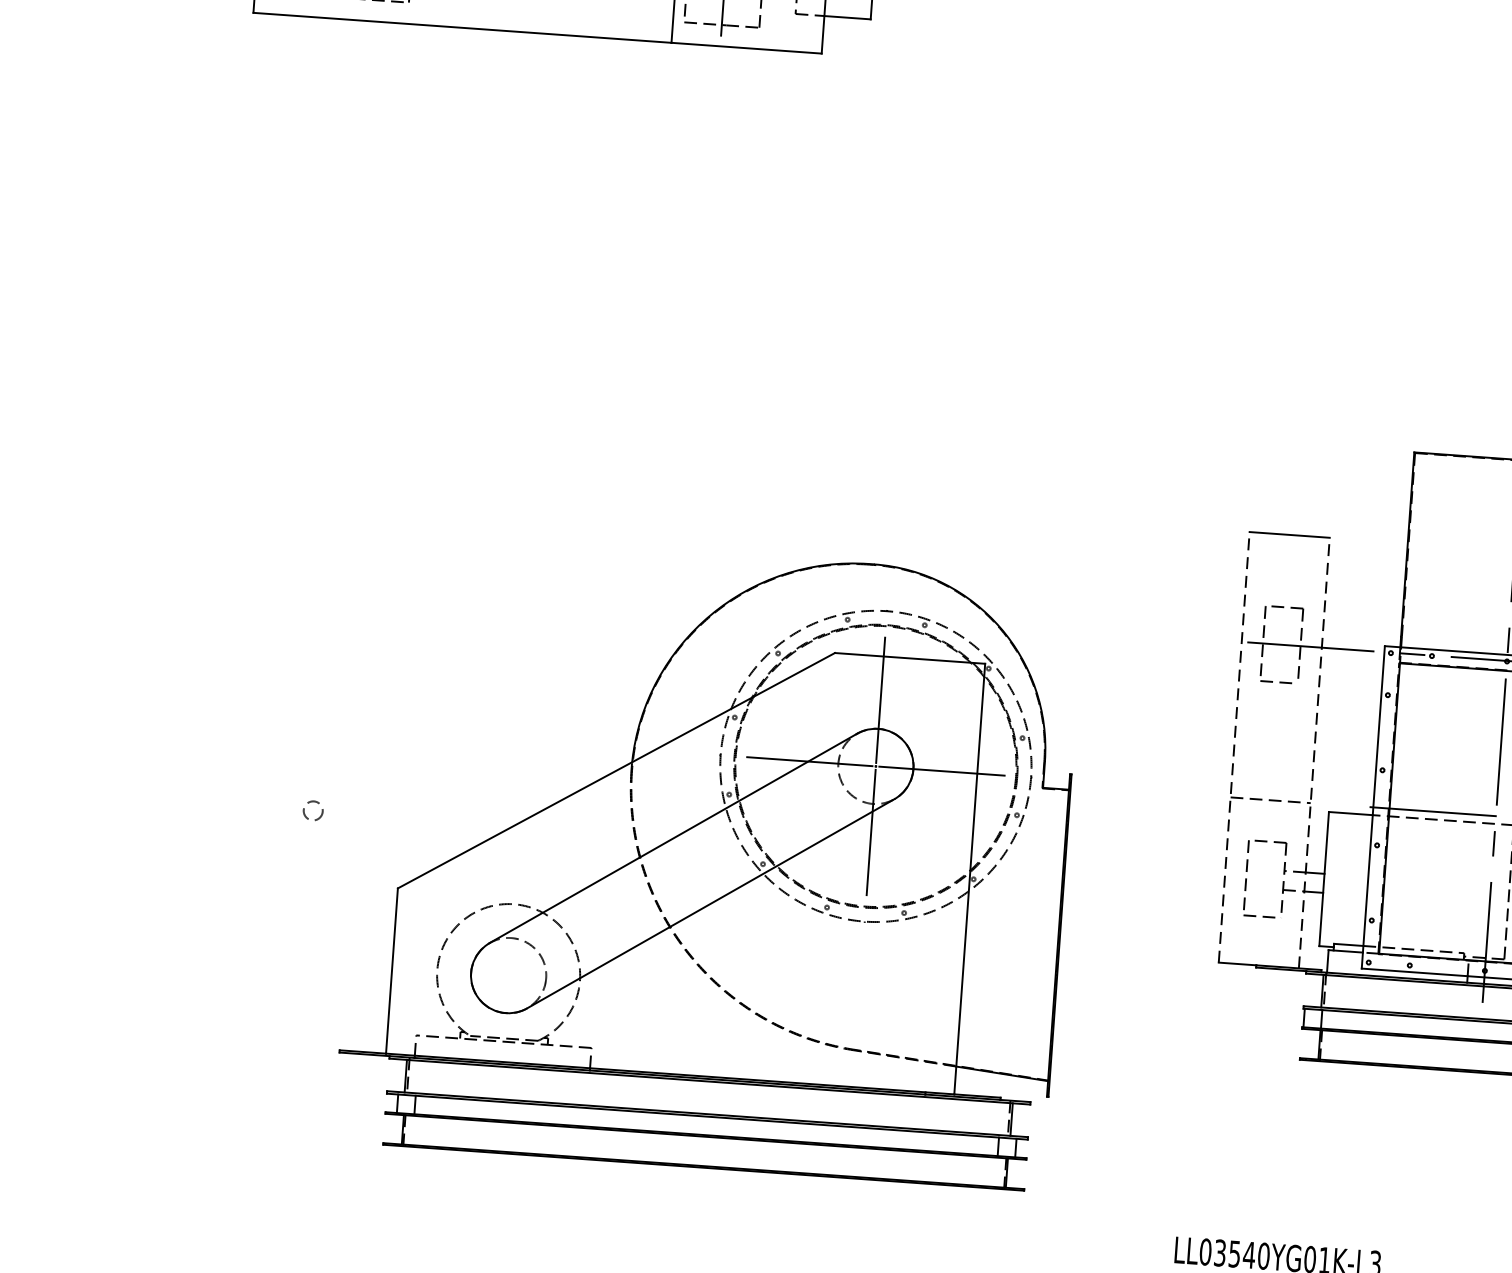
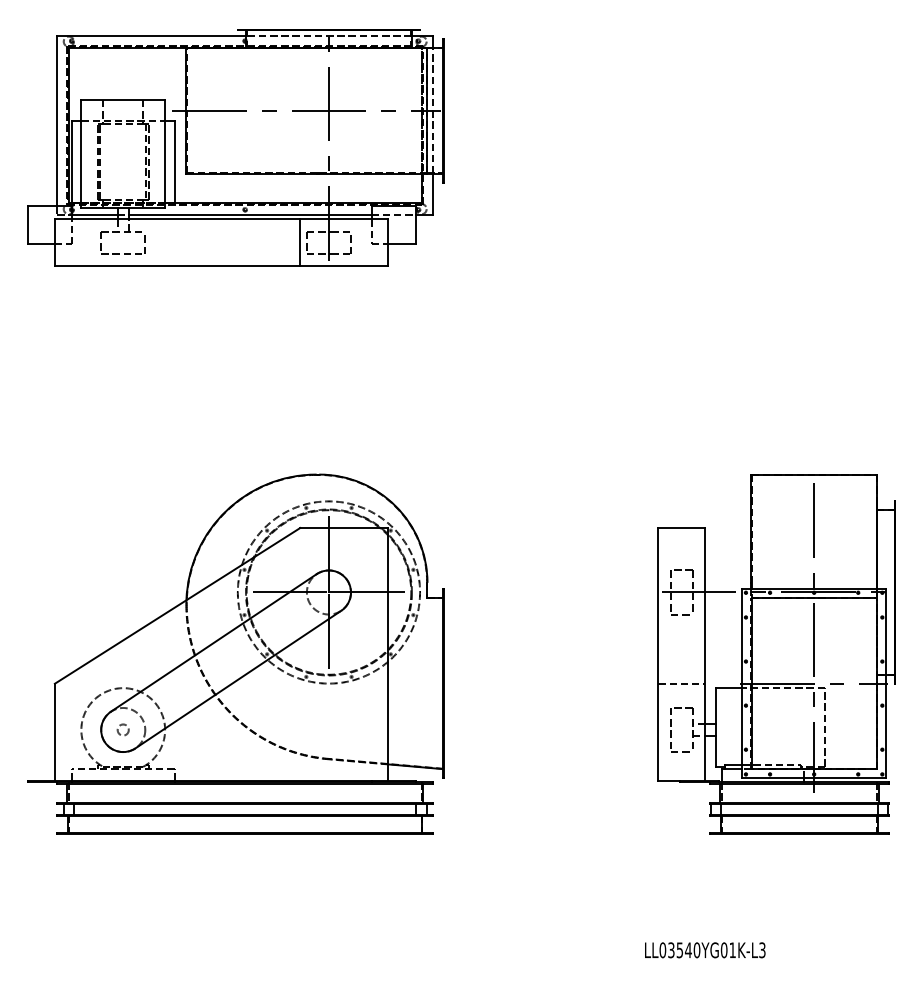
line: (1234, 745) -> (658, 653), dashed -> solid
line: (1314, 751) -> (705, 653), dashed -> solid
part: (709, 858) -> (235, 653), moved

